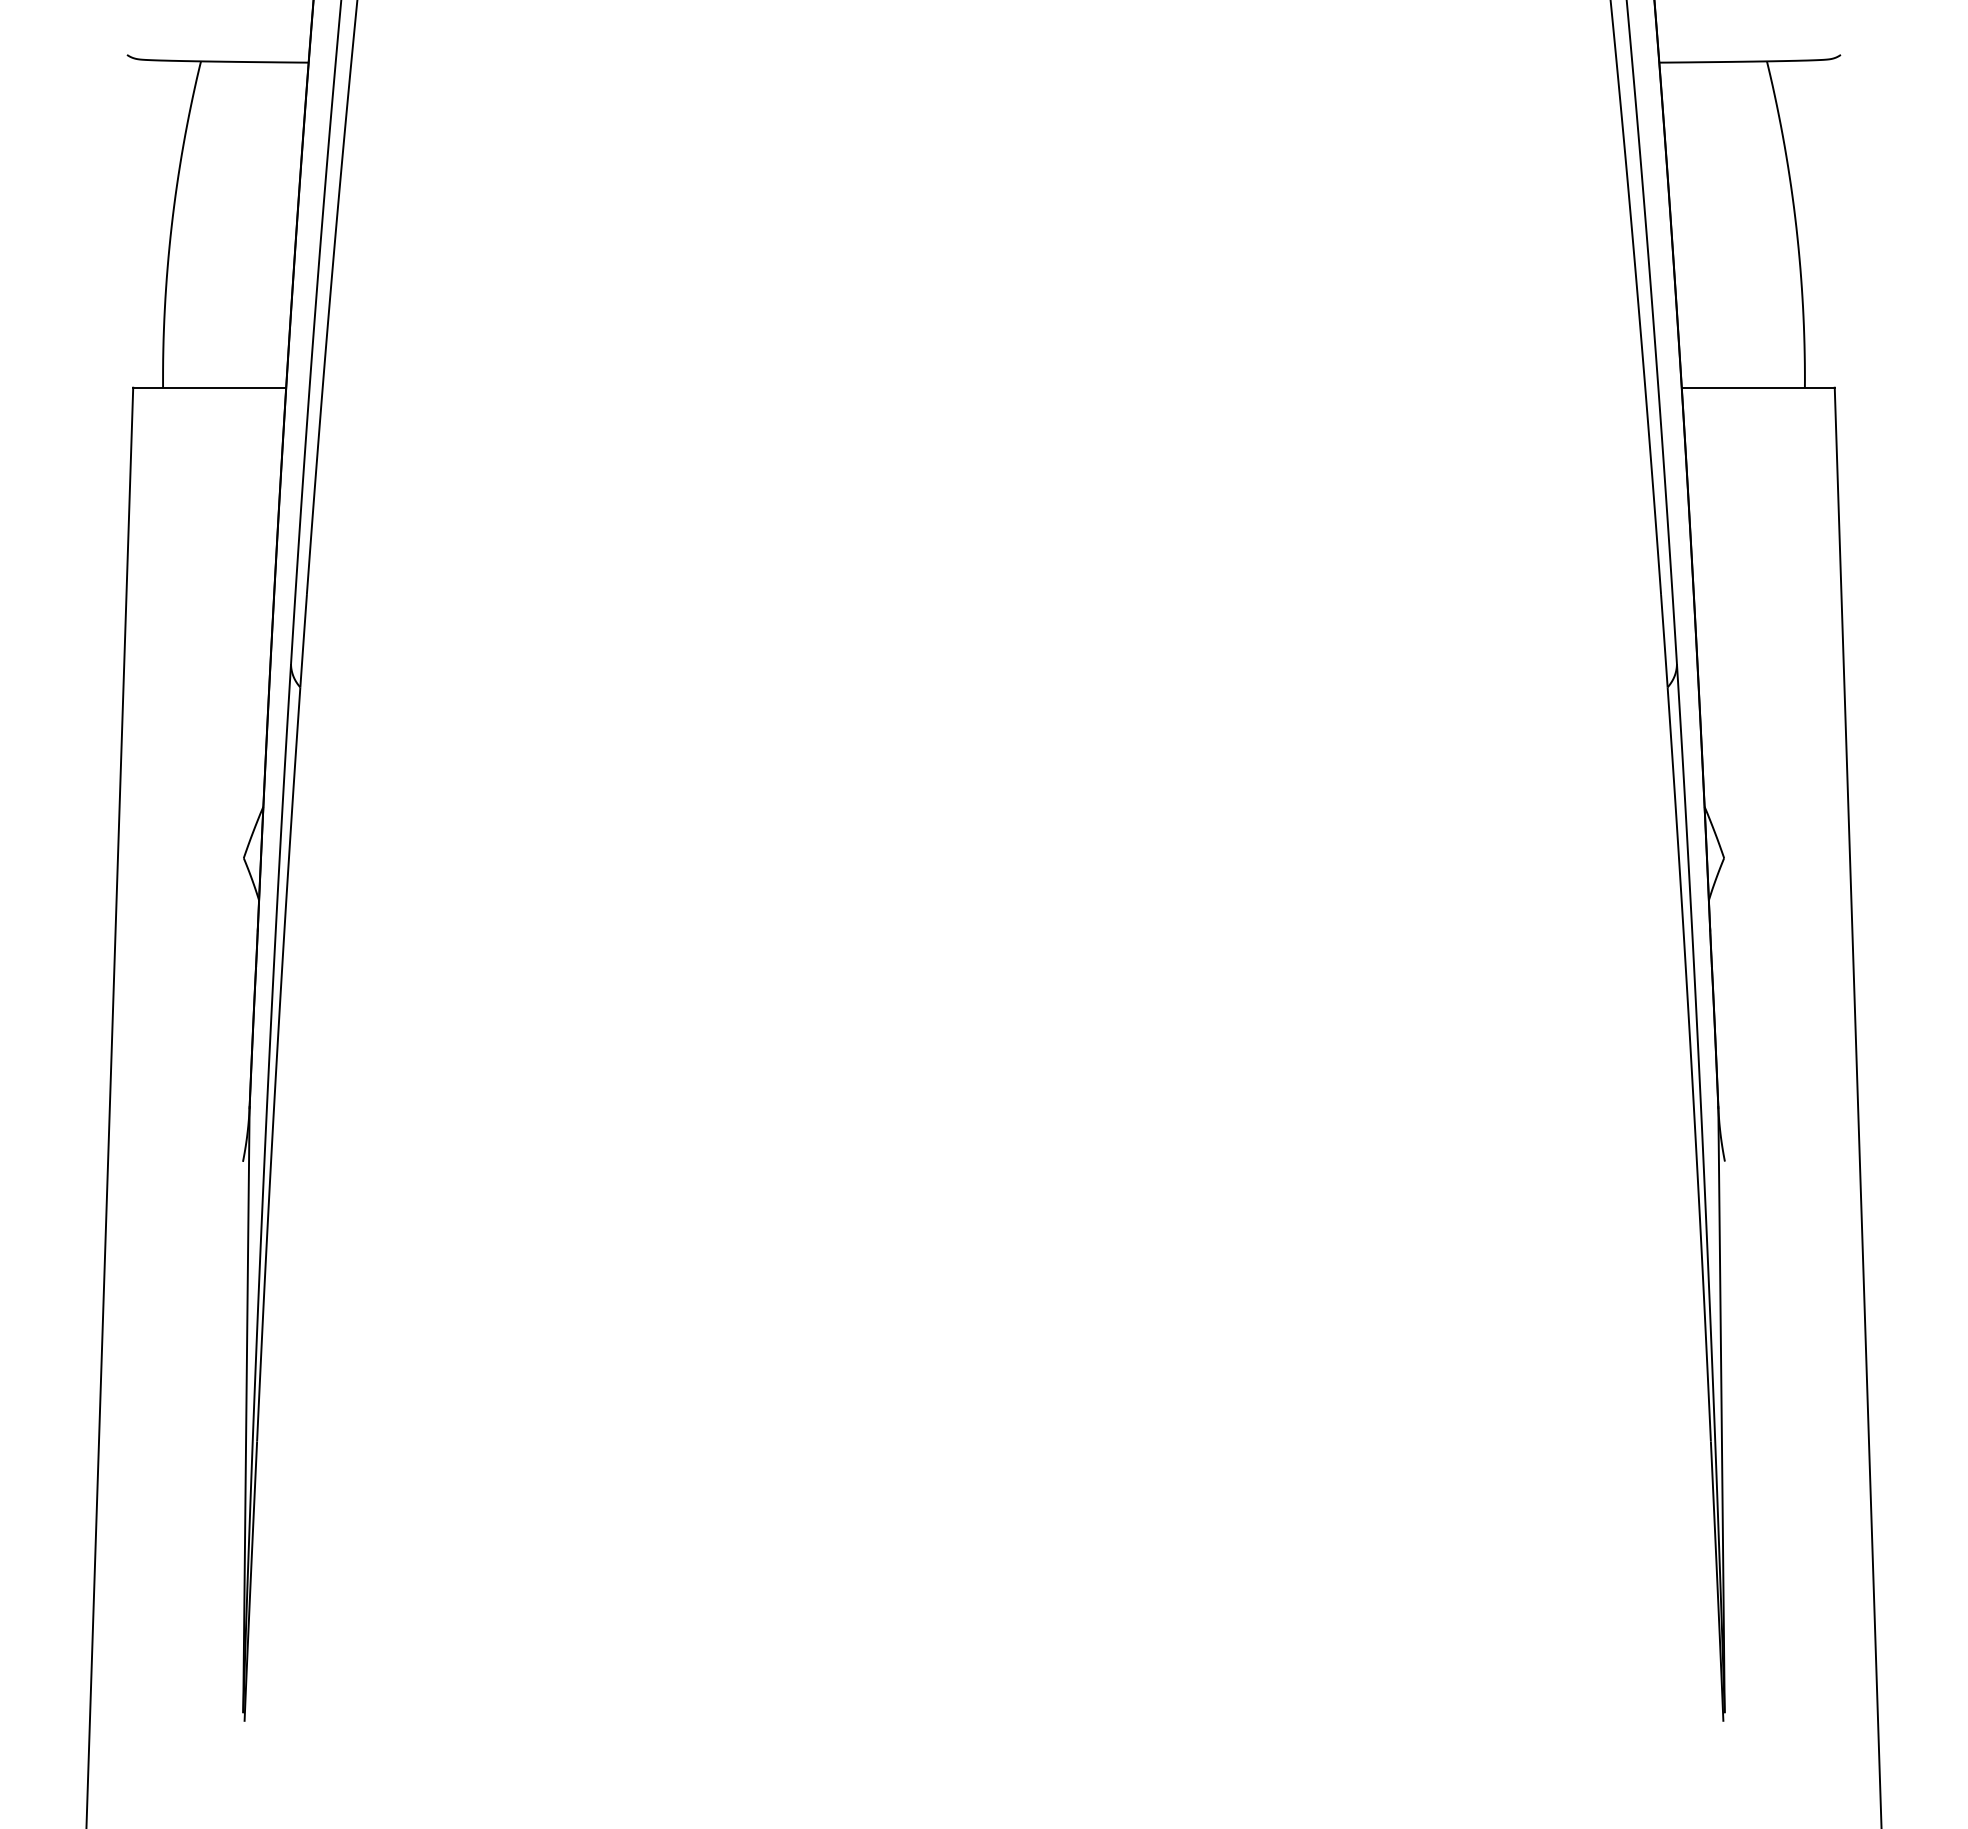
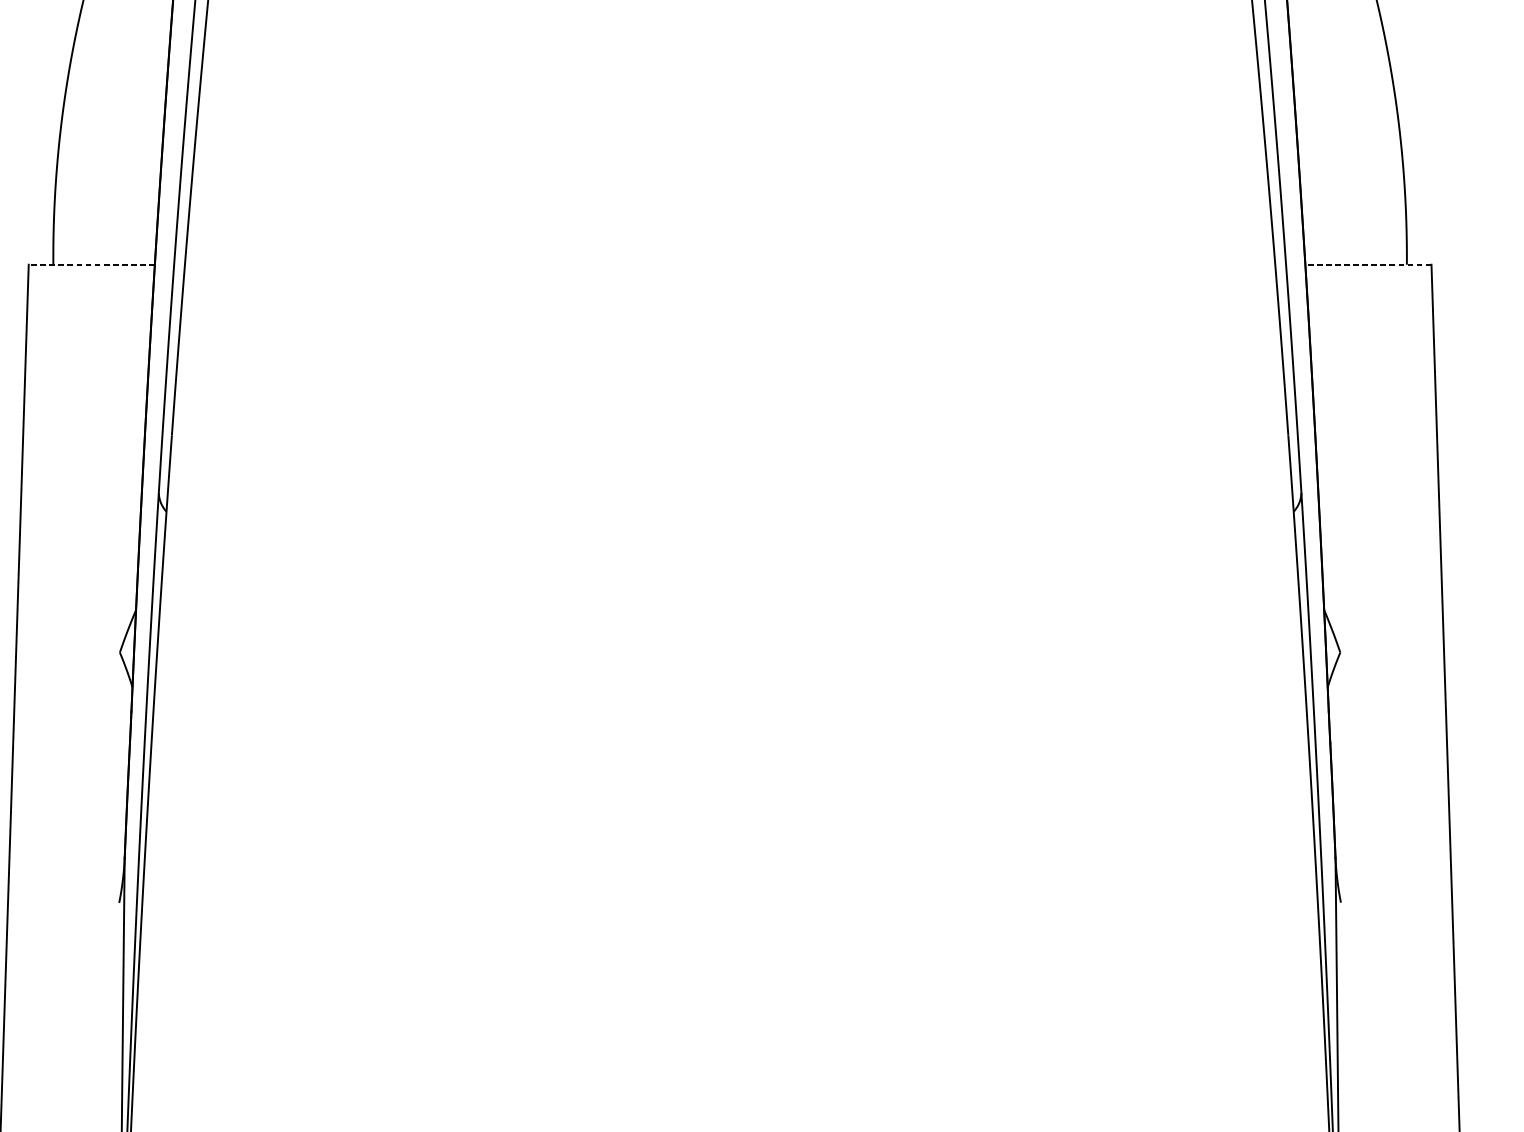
line: (209, 387) -> (91, 264), solid -> dashed
line: (1757, 387) -> (1367, 264), solid -> dashed

